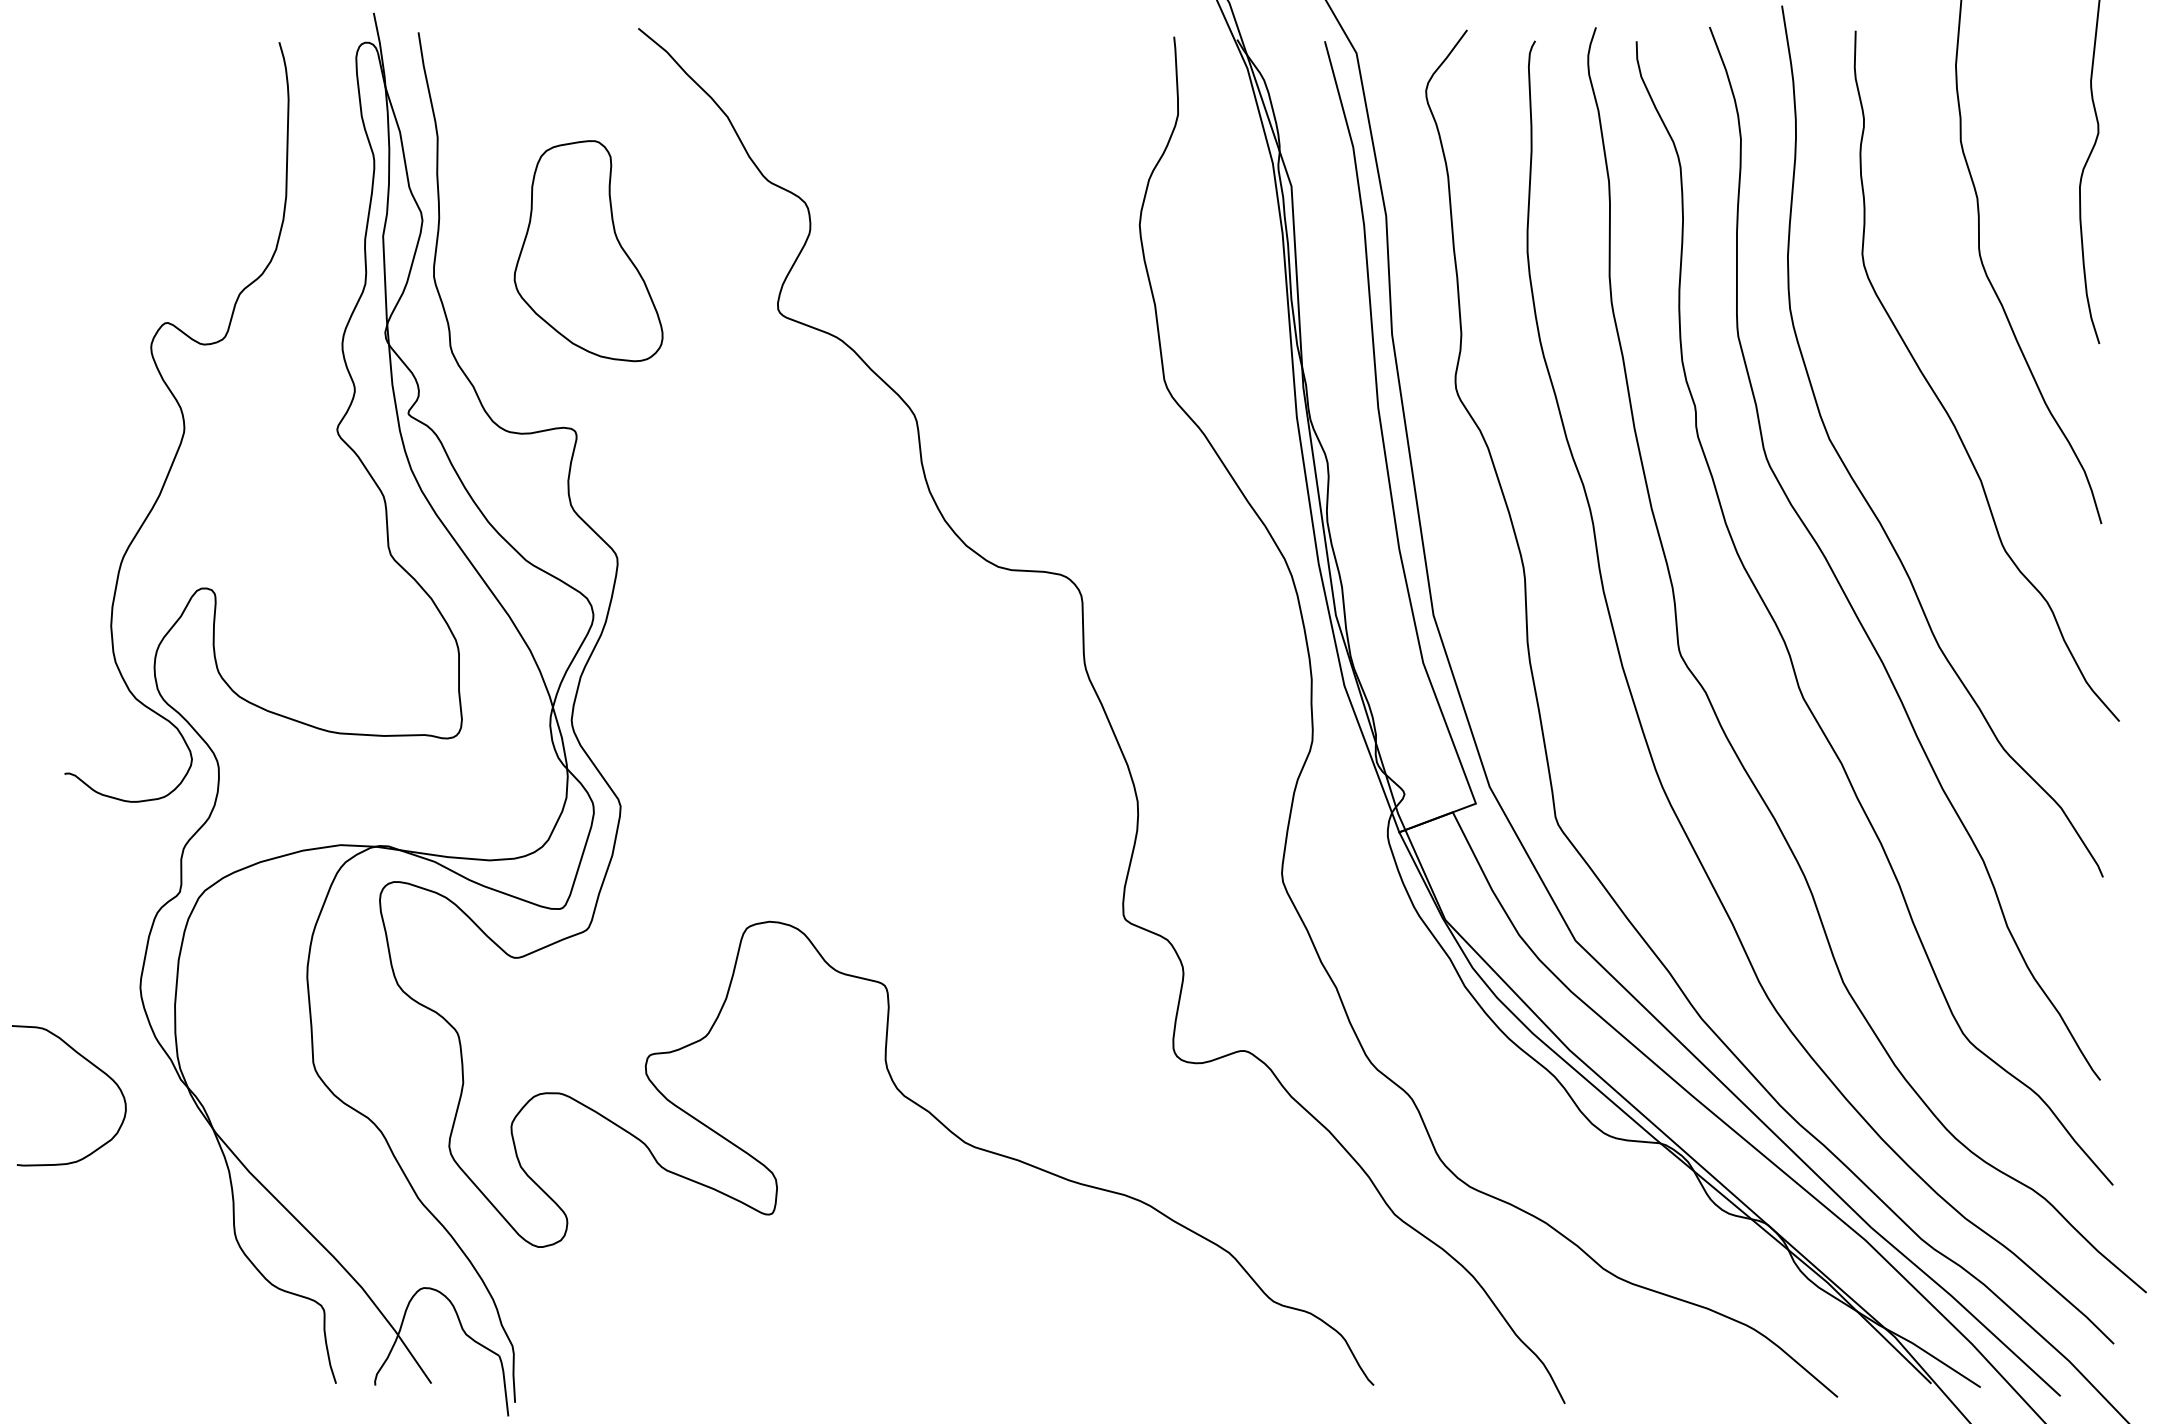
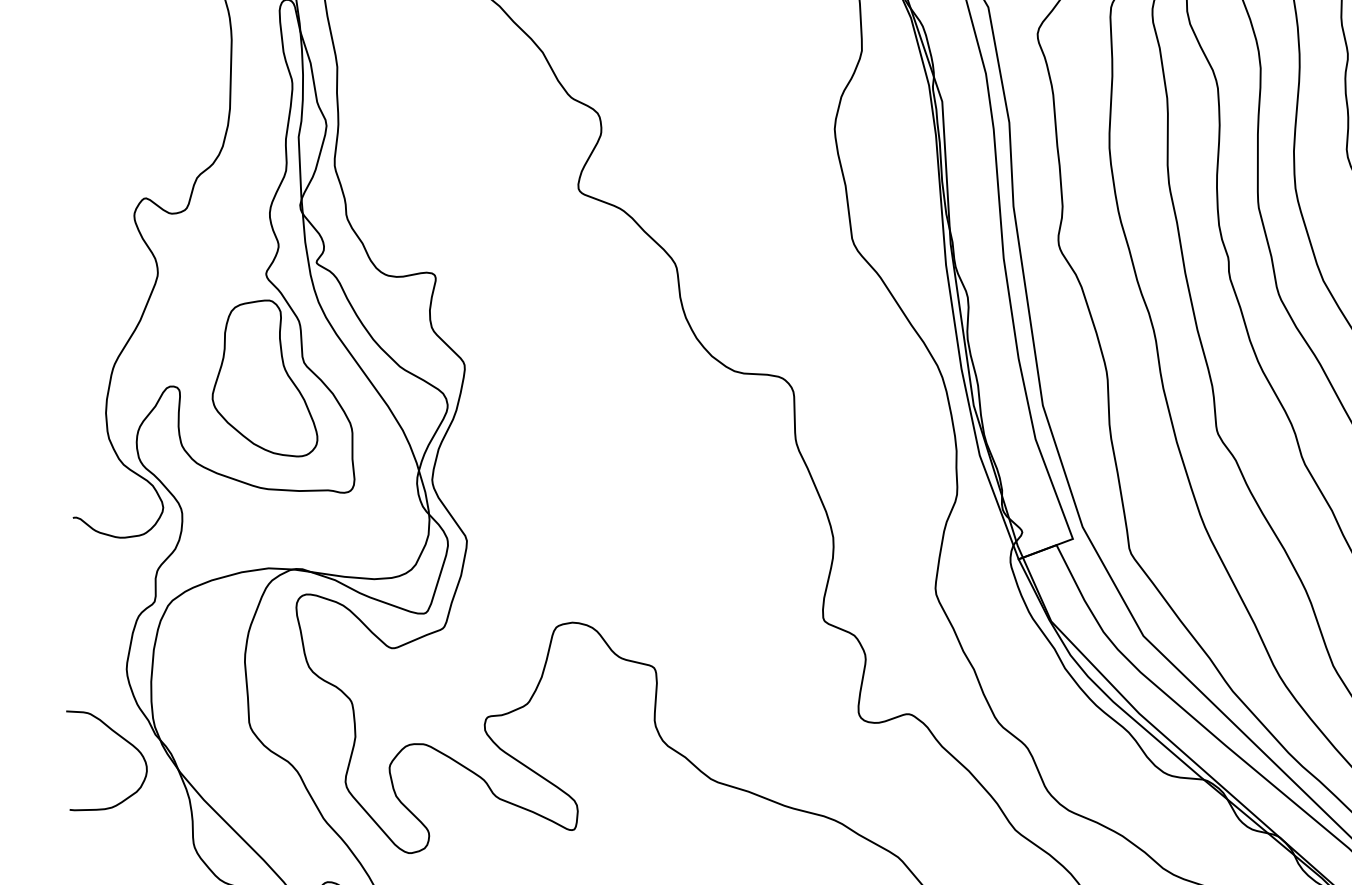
part: (588, 251) -> (264, 378), moved
curve: (92, 1065) -> (123, 739), moved

